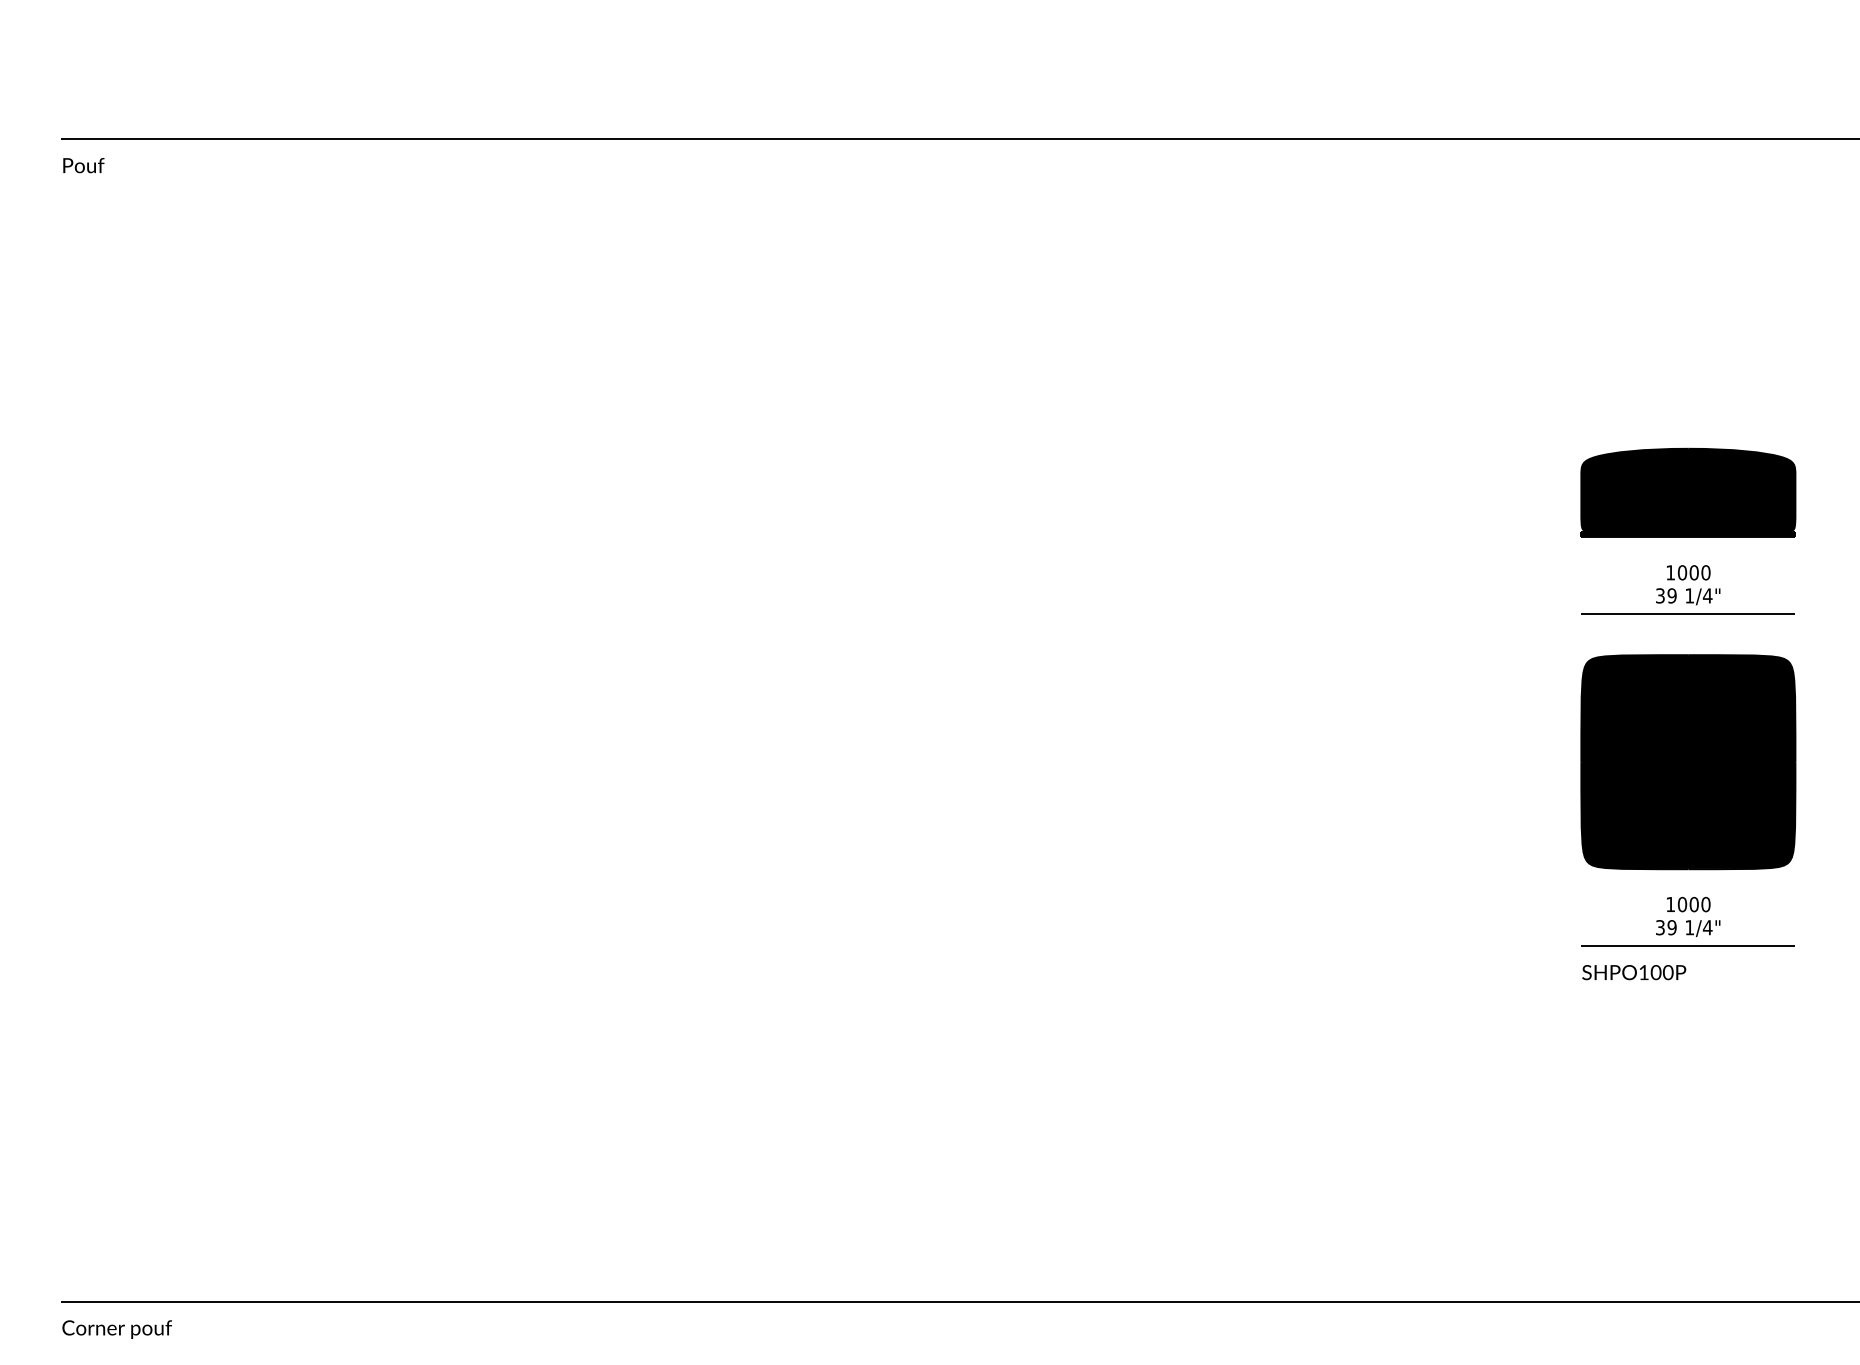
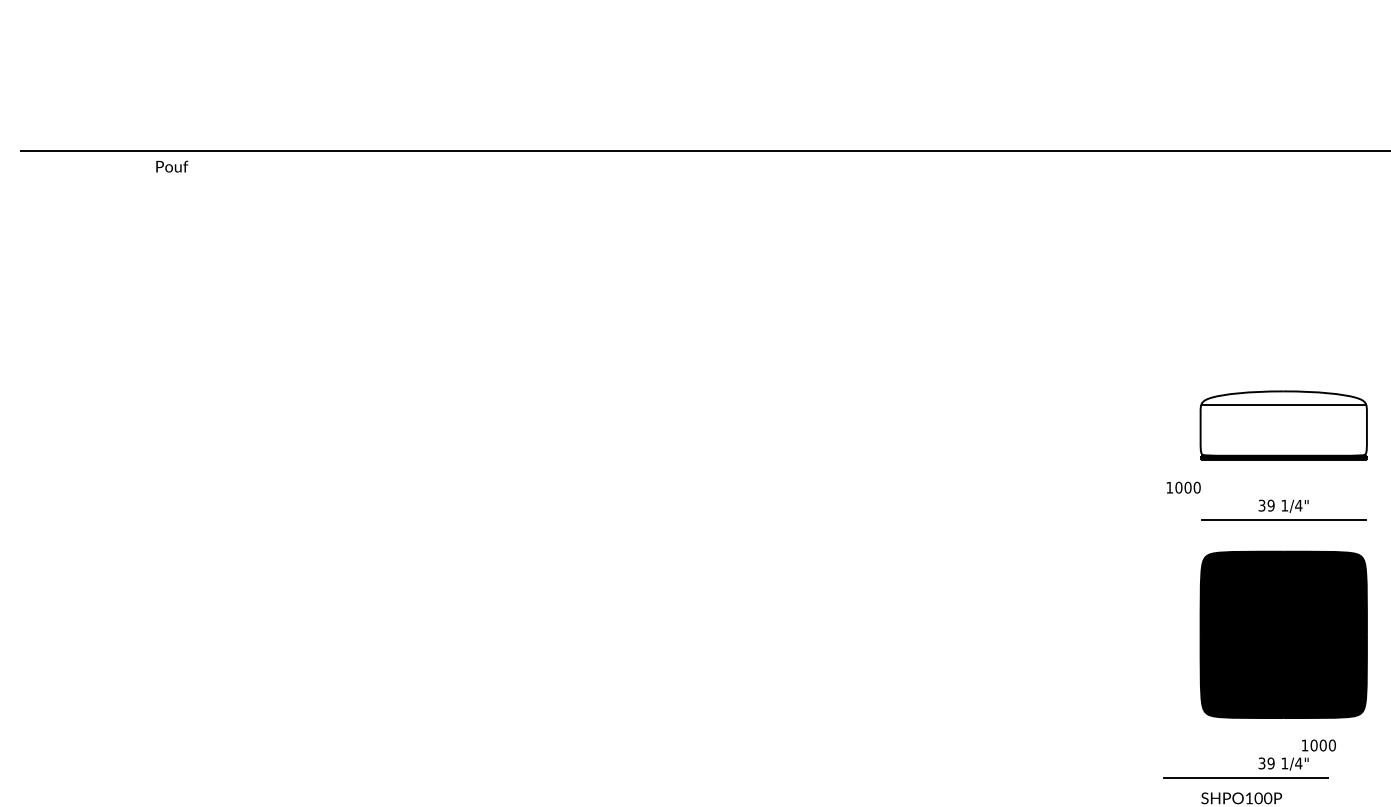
text: (83, 165) -> (171, 166), moved
fill: (1688, 489) -> (1283, 423), removed
text: (1688, 572) -> (1183, 487), moved
text: (1688, 904) -> (1318, 745), moved
line: (1687, 945) -> (1245, 777), moved

